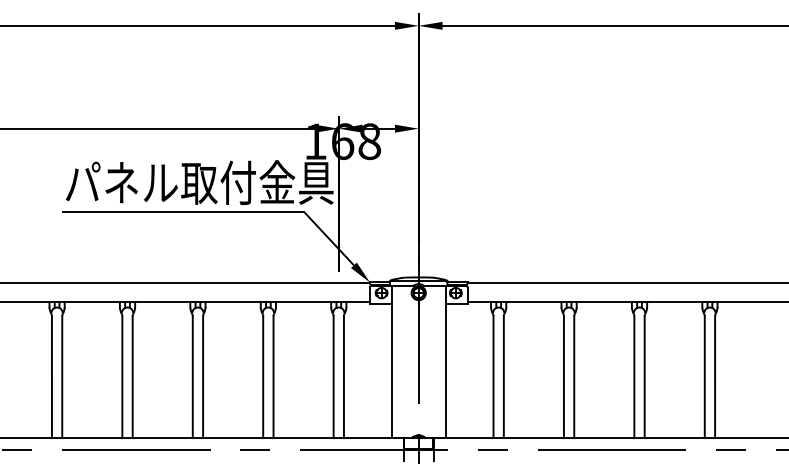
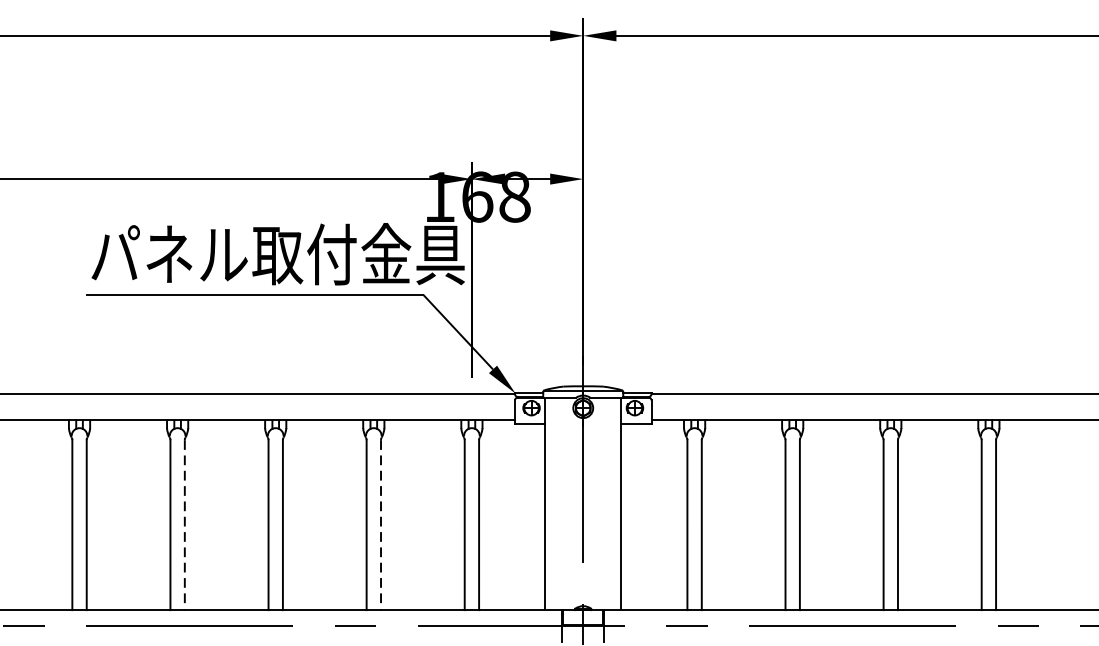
line: (132, 377) -> (184, 525), solid -> dashed
line: (273, 377) -> (380, 525), solid -> dashed

